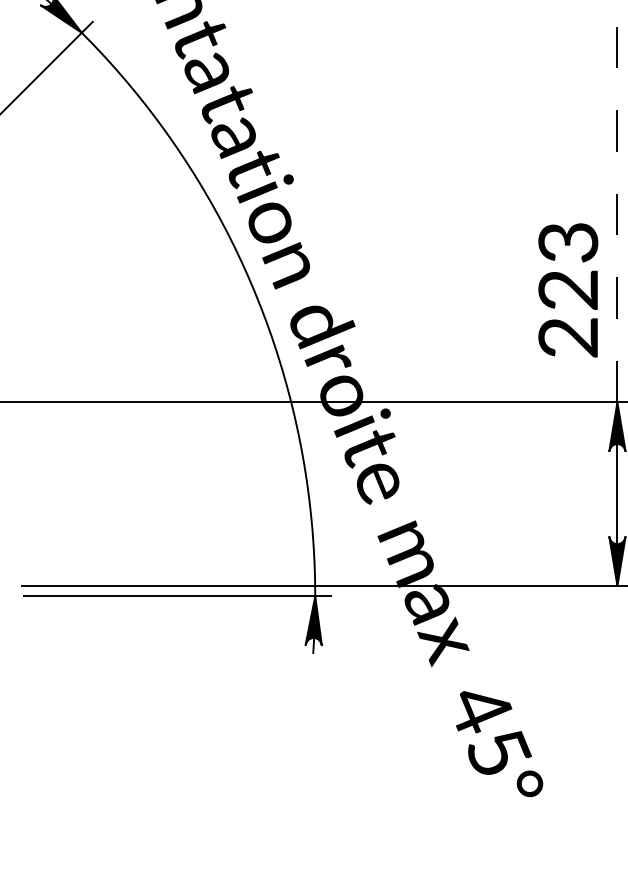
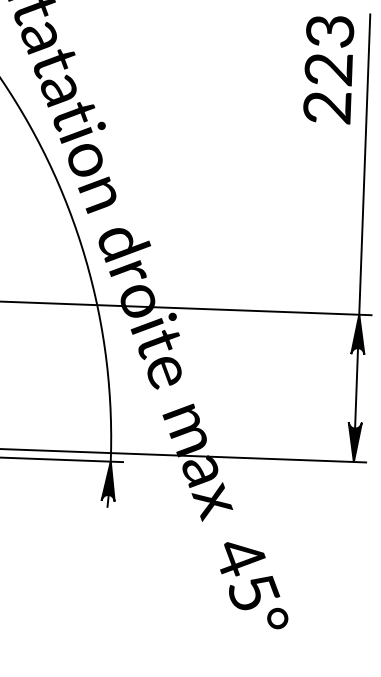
line: (617, 214) -> (364, 163), dashed -> solid
text: (568, 290) -> (328, 69), moved

